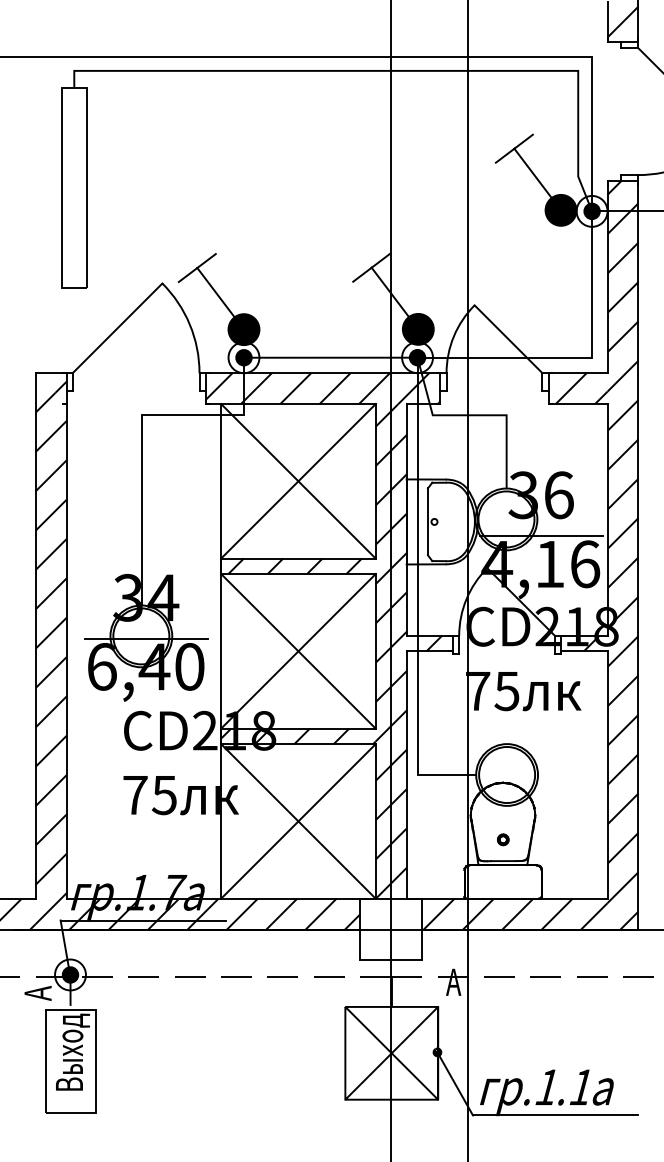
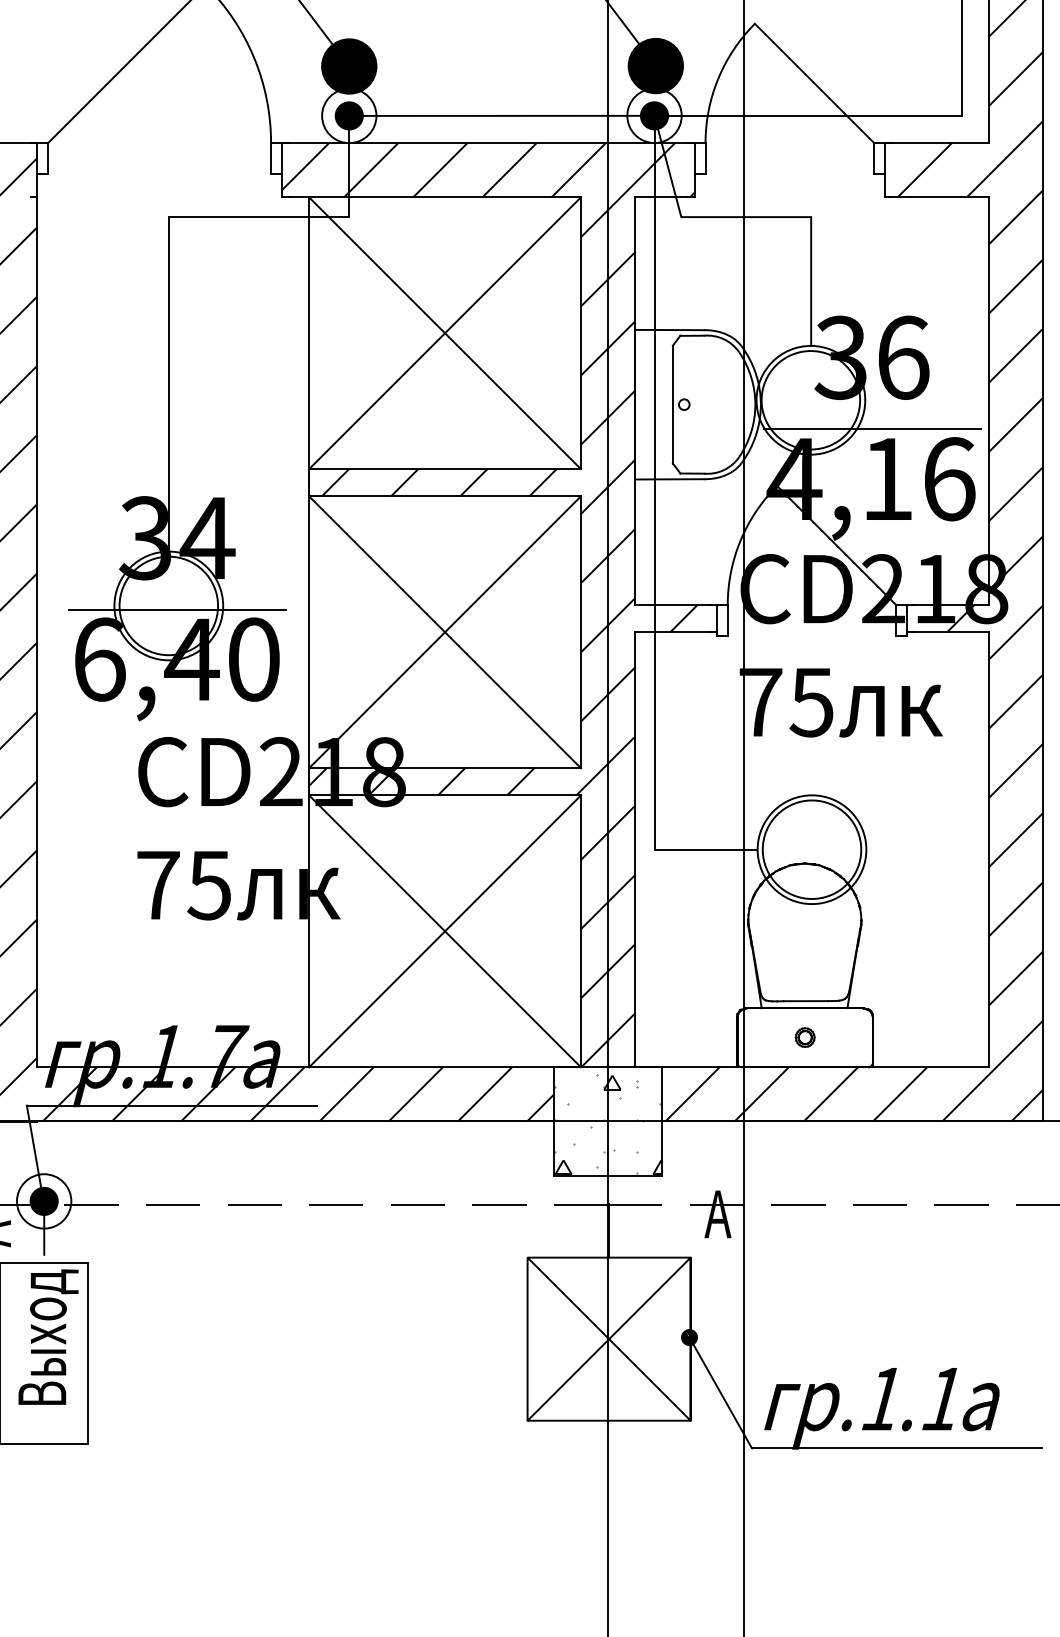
part: (503, 839) -> (805, 1037), moved
hatch: (391, 931) -> (608, 1124), added

